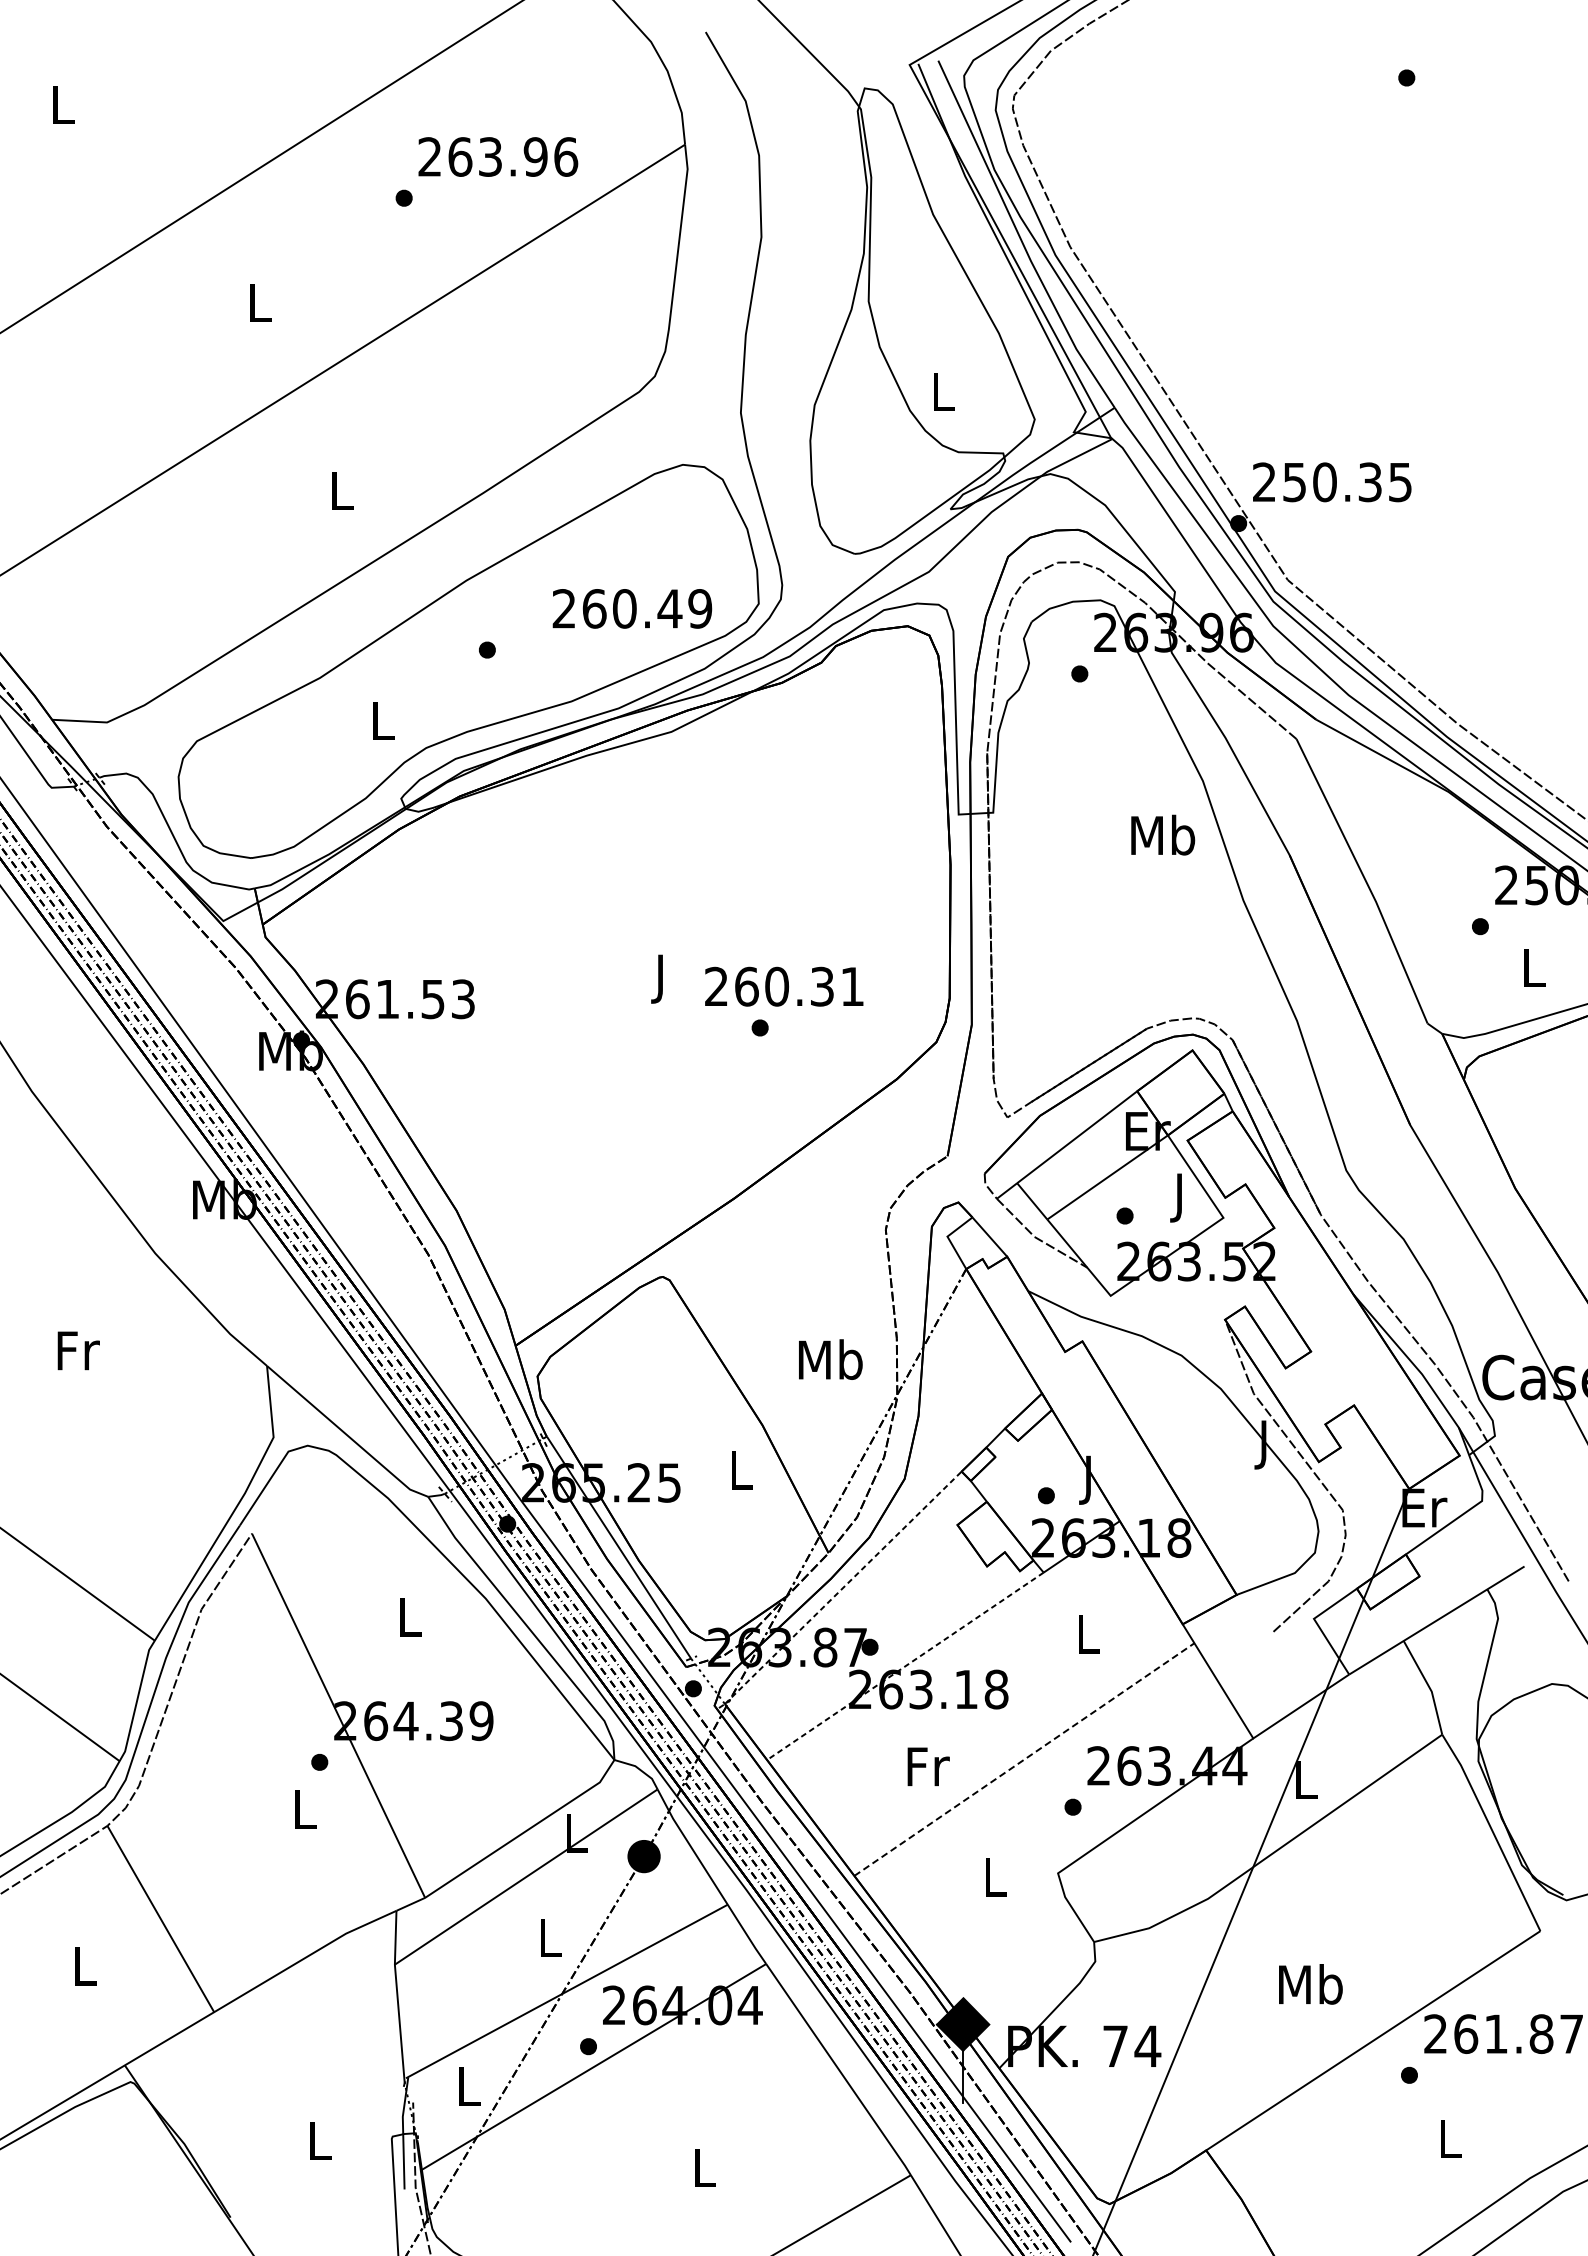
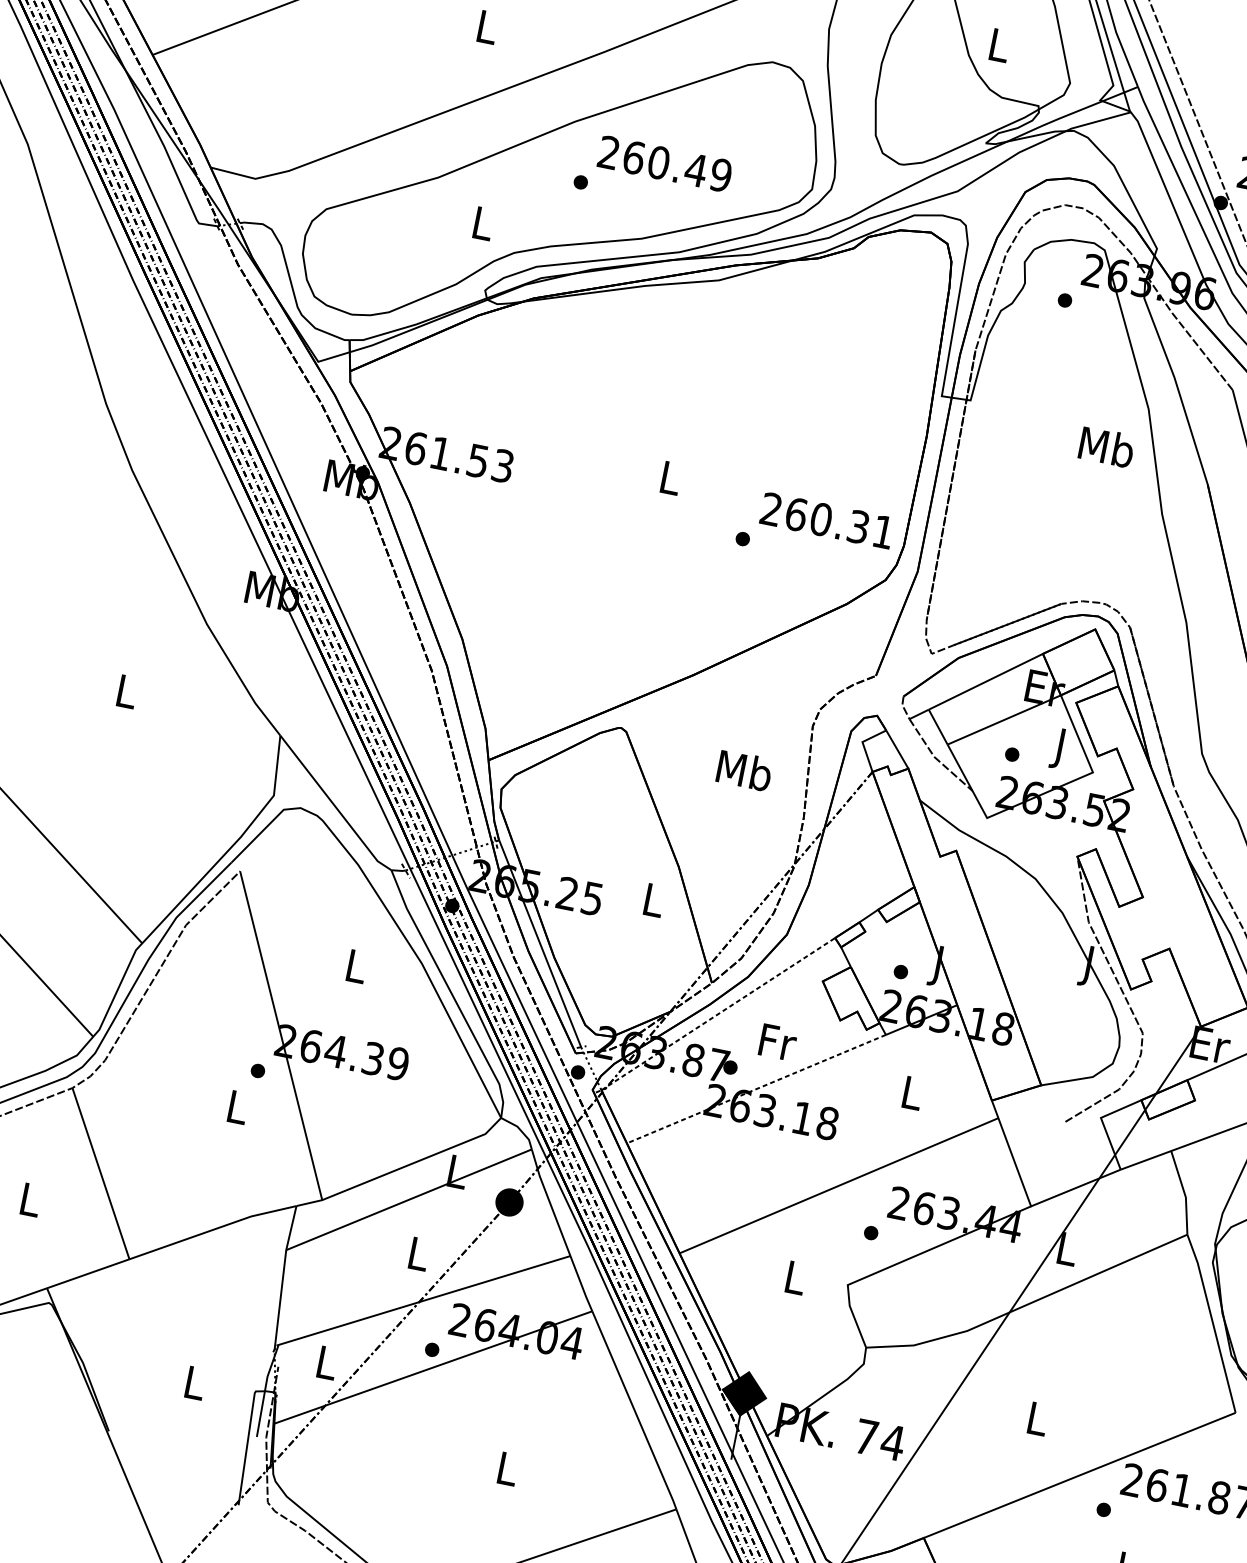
text: (632, 608) -> (665, 163), moved
text: (662, 978) -> (670, 482), J -> L
text: (784, 986) -> (827, 520), moved
text: (78, 1350) -> (127, 691), Fr -> L
text: (830, 1359) -> (744, 770), moved
line: (1024, 1759) -> (839, 1185), dashed -> solid
text: (928, 1766) -> (777, 1042), moved
text: (1310, 1984) -> (1037, 1418), Mb -> L

